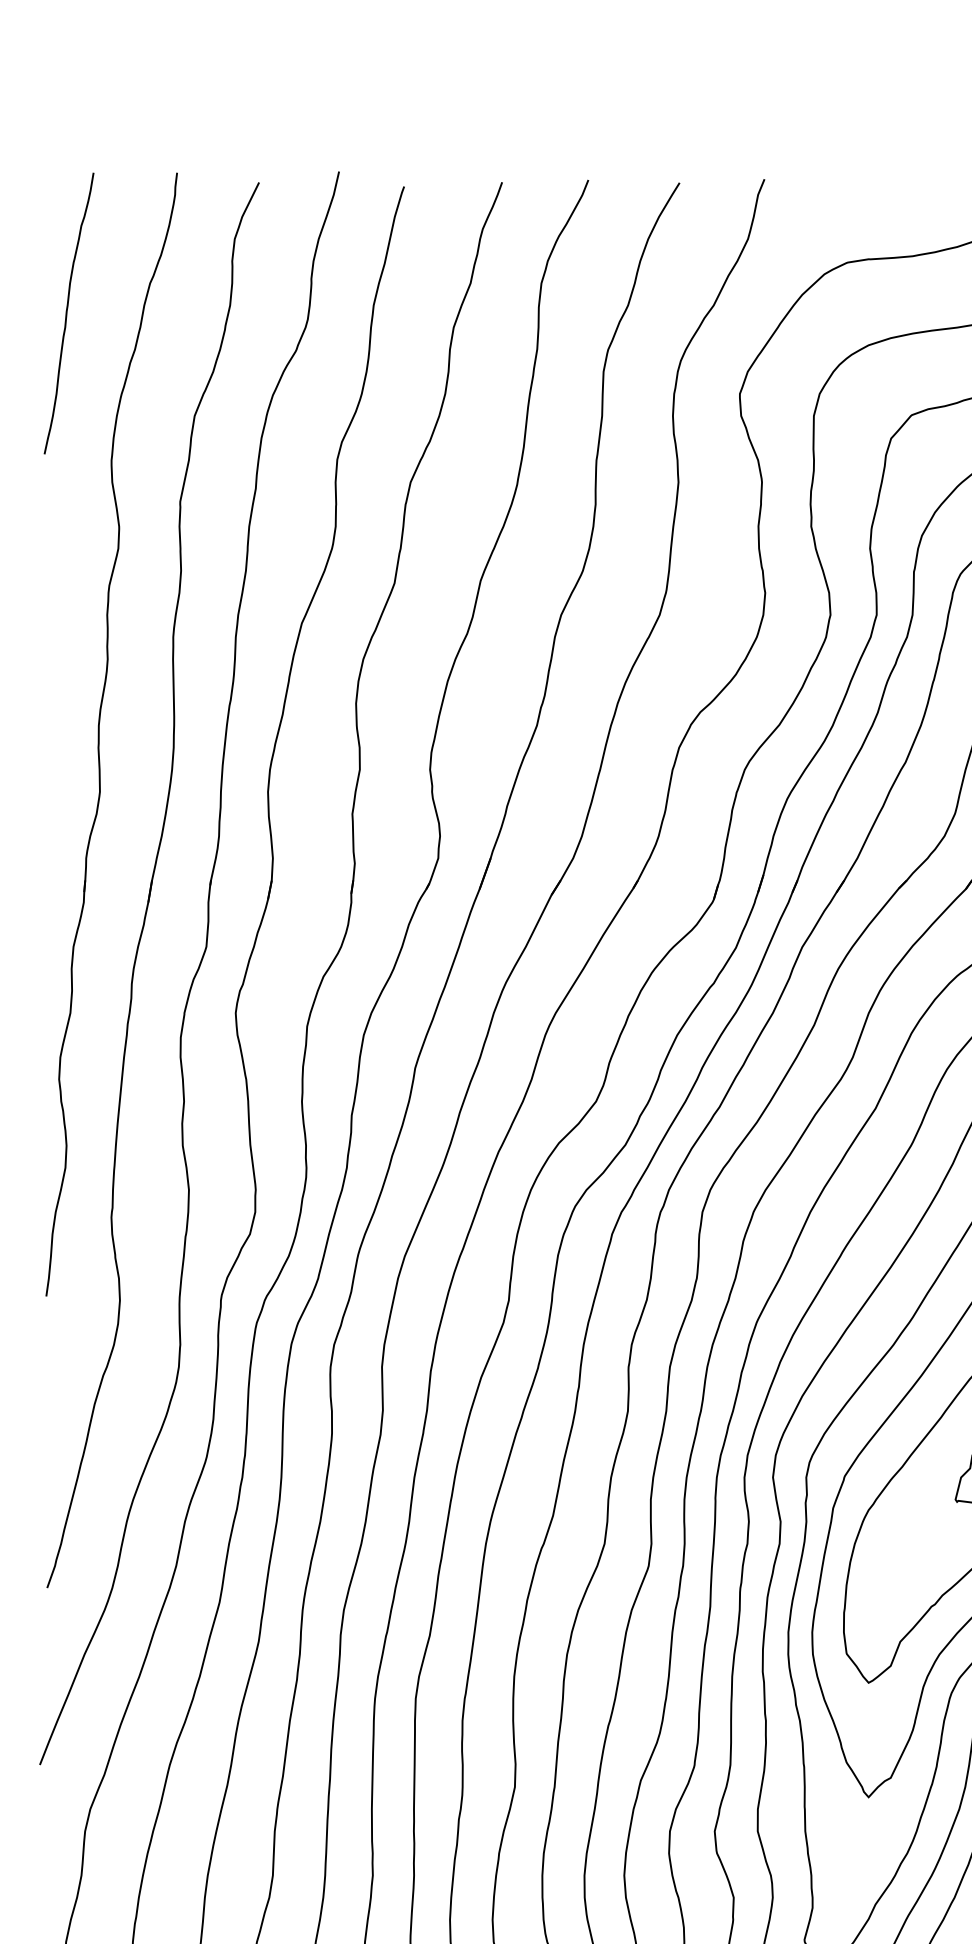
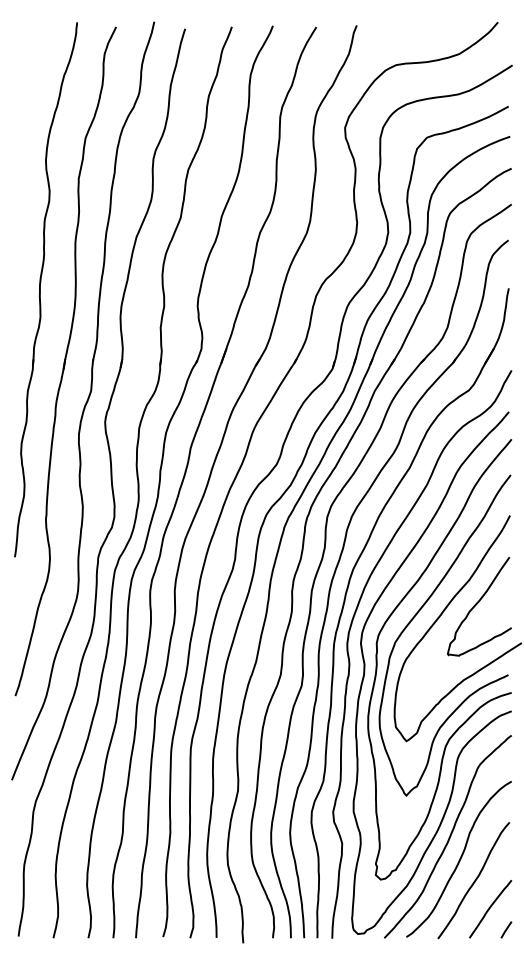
curve: (68, 313) -> (25, 89), removed

